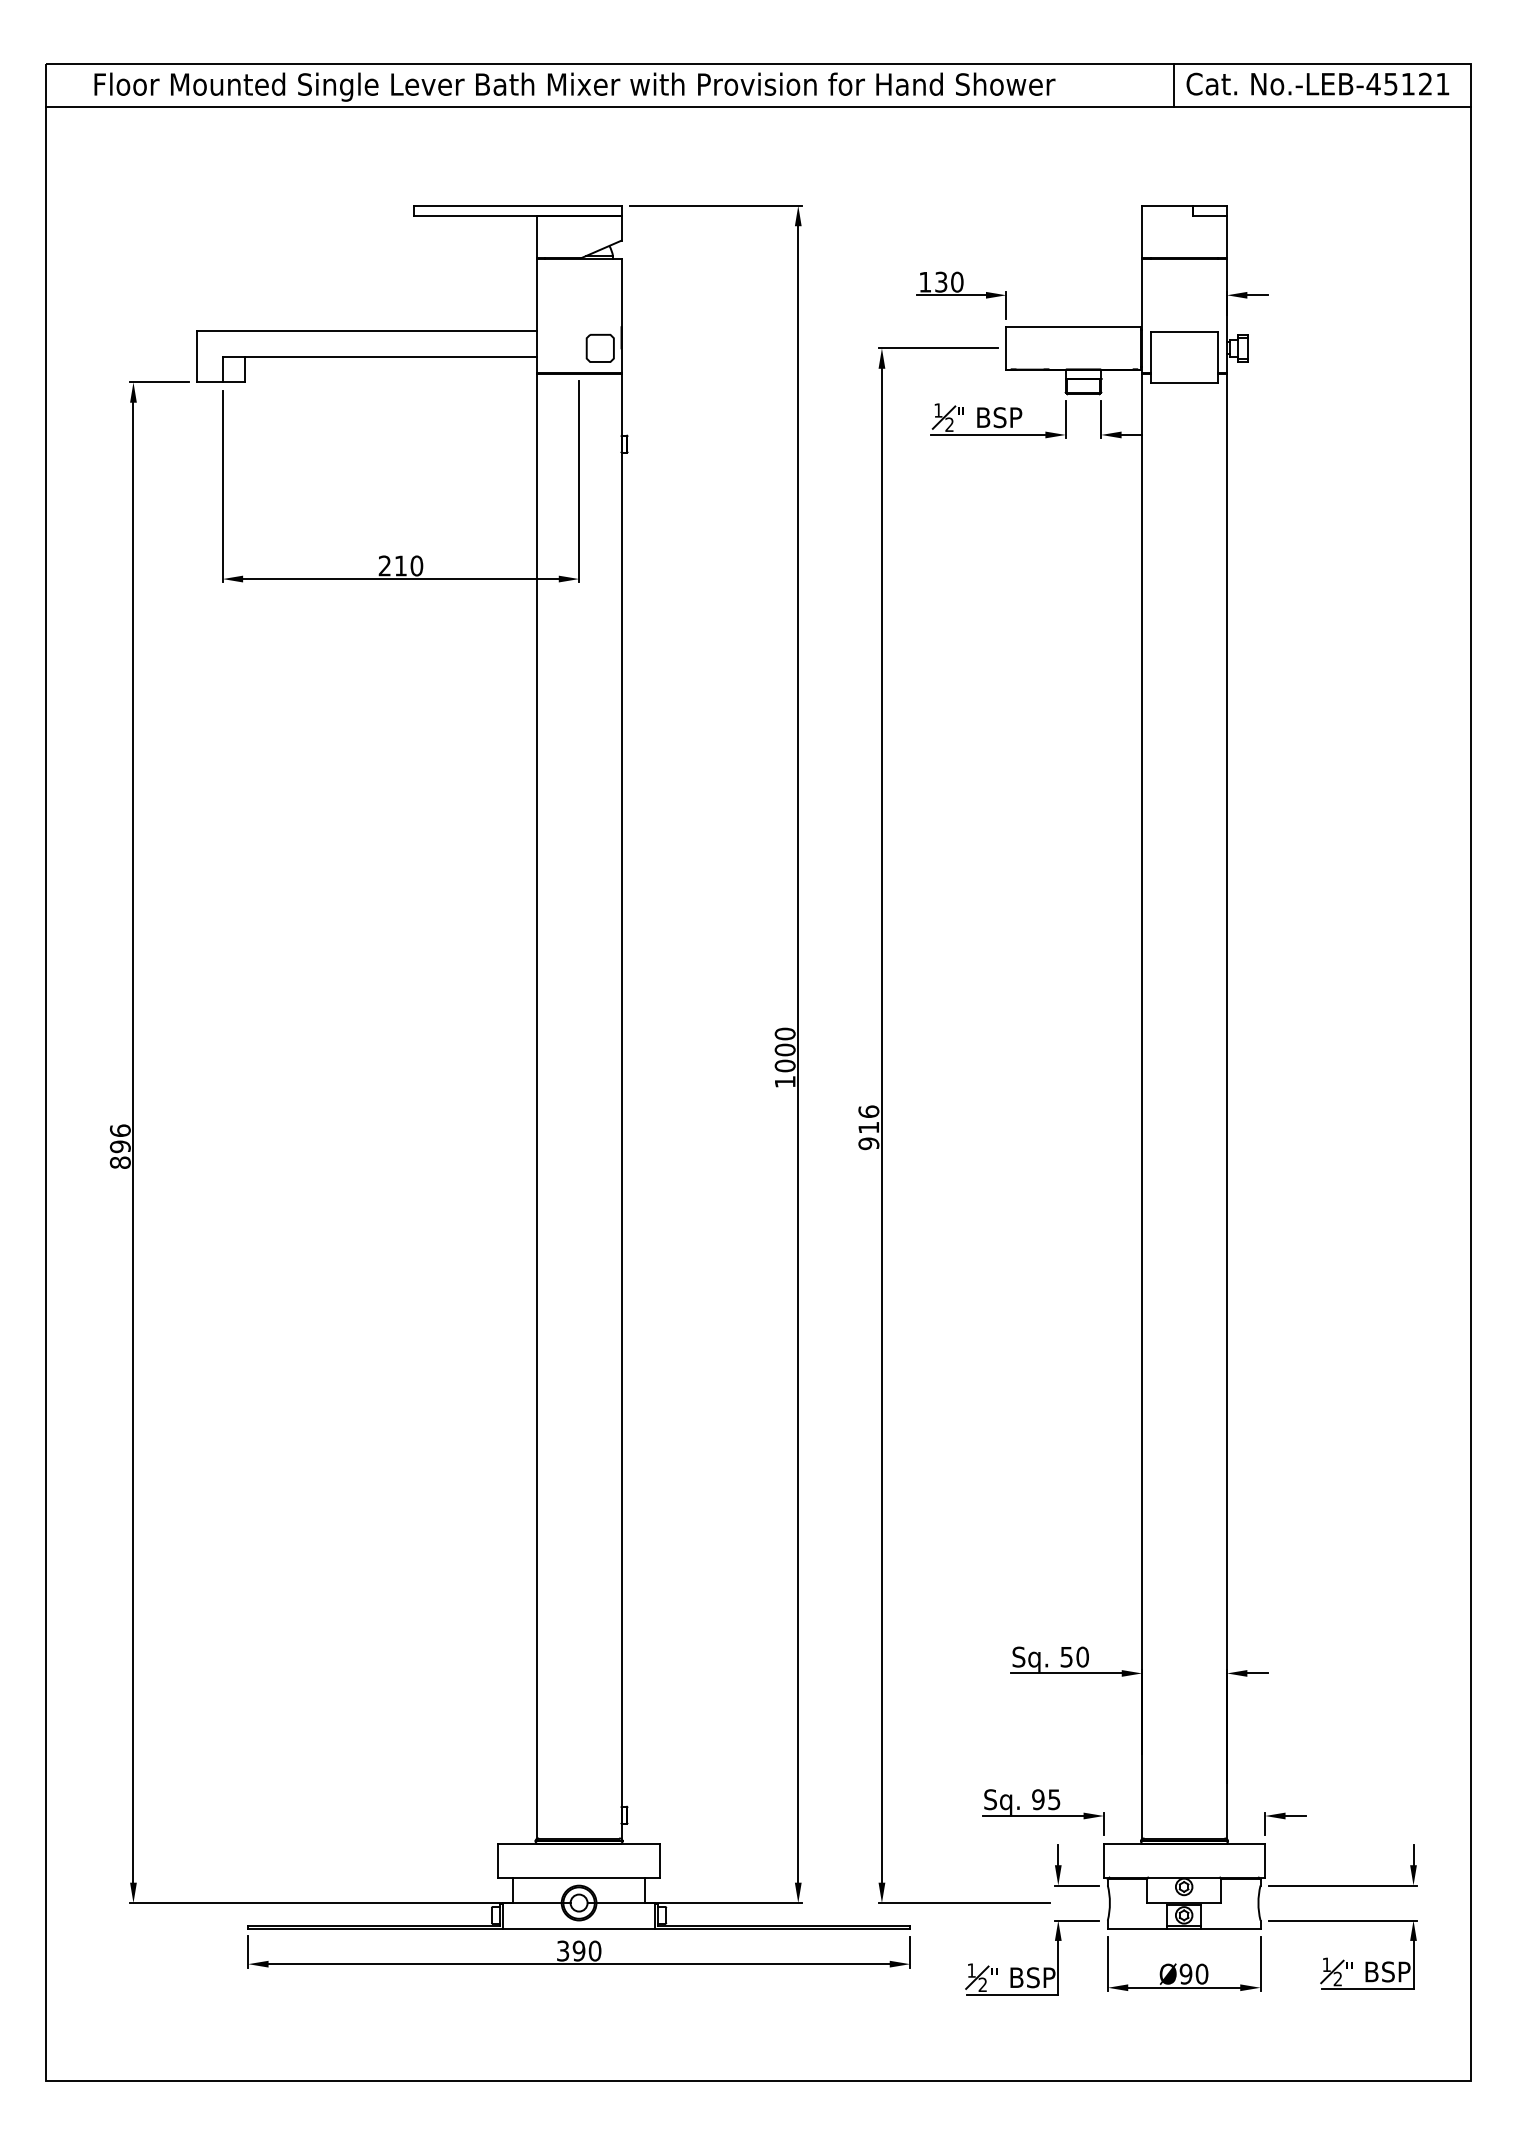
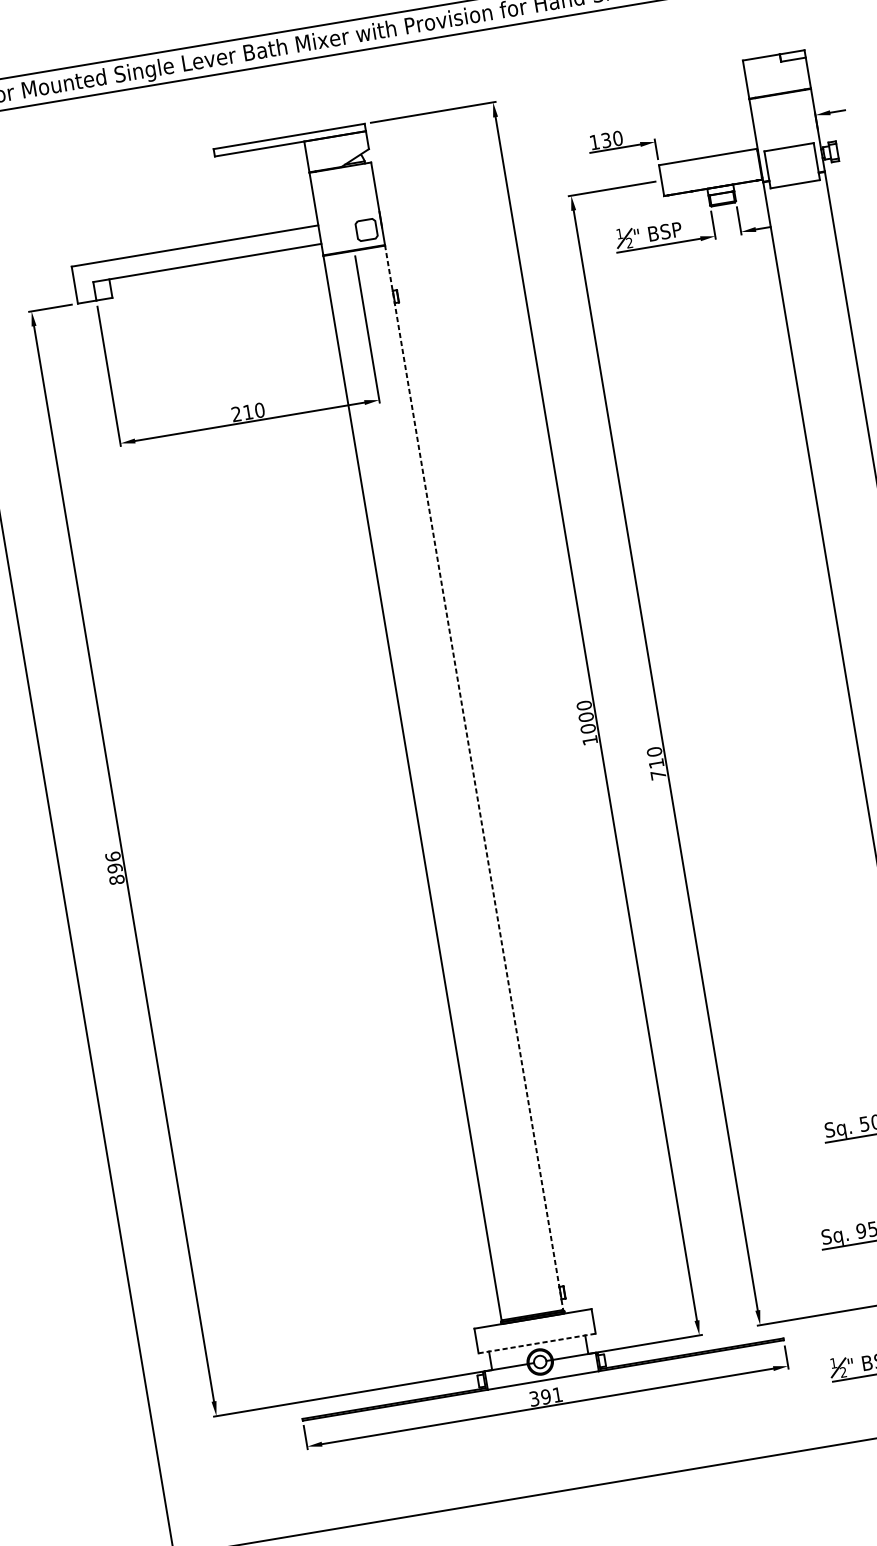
line: (621, 1106) -> (474, 778), solid -> dashed
text: (868, 1127) -> (656, 763), 916 -> 710
line: (579, 1877) -> (537, 1343), solid -> dashed
text: (594, 1950) -> (557, 1394), 390 -> 391

